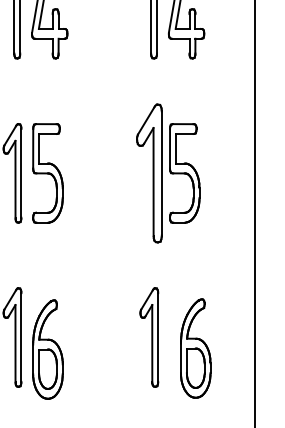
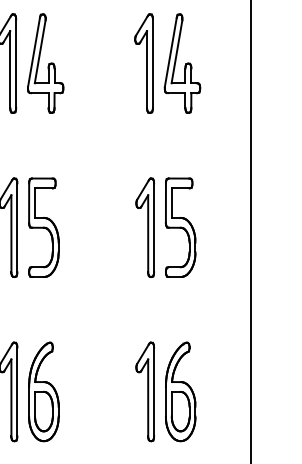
part: (148, 173) -> (144, 227), size x0.71
part: (195, 348) -> (180, 391), moved
part: (47, 349) -> (43, 391), moved

